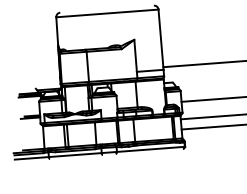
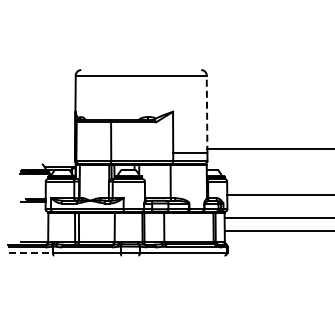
line: (161, 39) -> (207, 114), solid -> dashed
line: (32, 157) -> (31, 252), solid -> dashed

